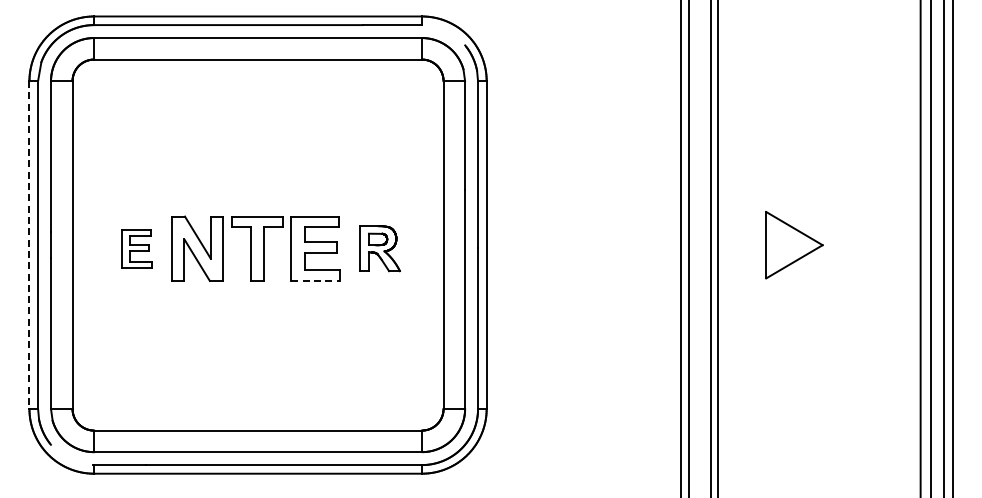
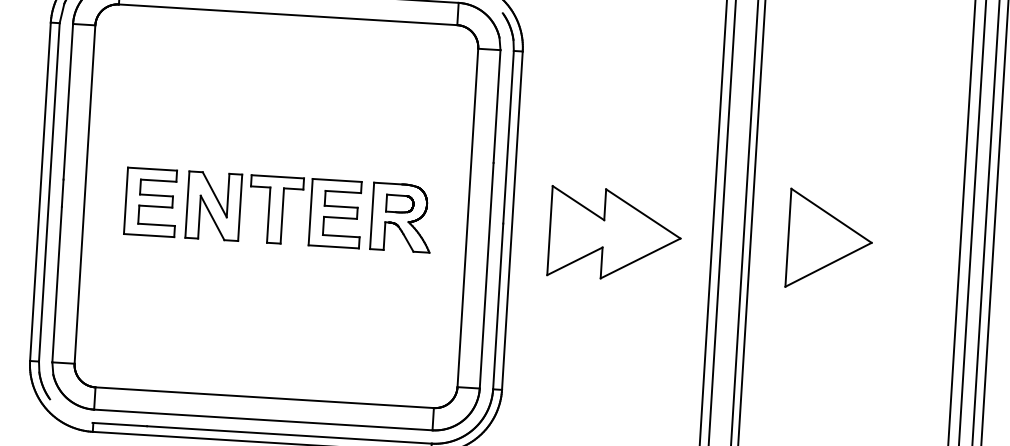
part: (794, 244) -> (830, 239), size x1.43
line: (29, 245) -> (40, 192), dashed -> solid
part: (136, 248) -> (150, 202), size x1.67
part: (379, 248) -> (401, 217), size x1.43
part: (586, 252) -> (614, 234), added
line: (316, 280) -> (334, 246), dashed -> solid

